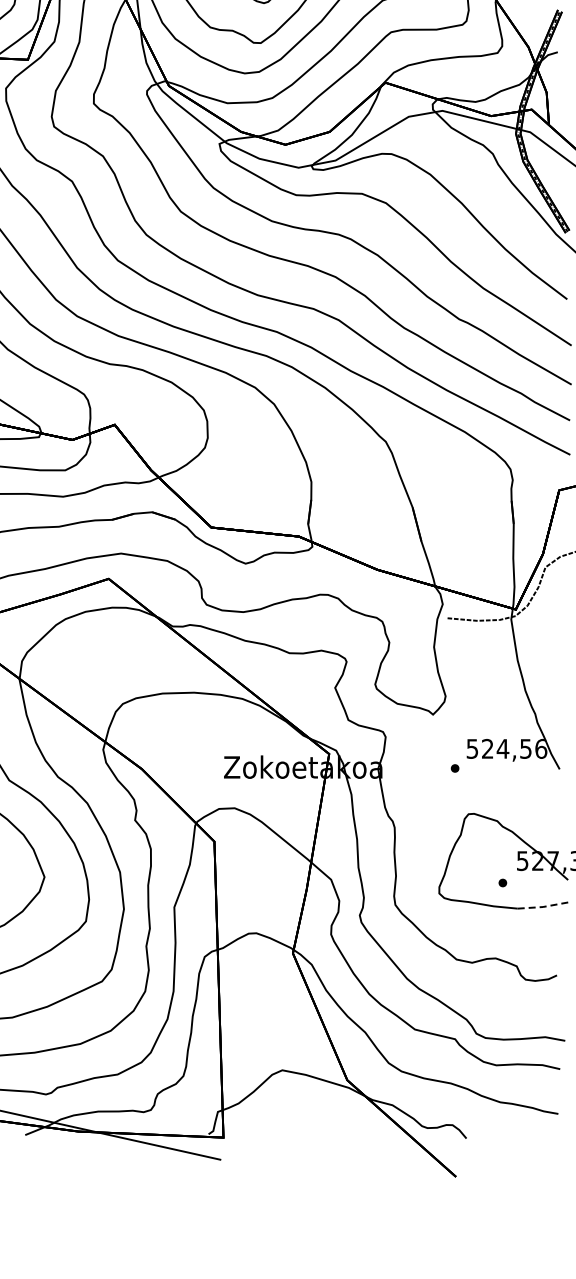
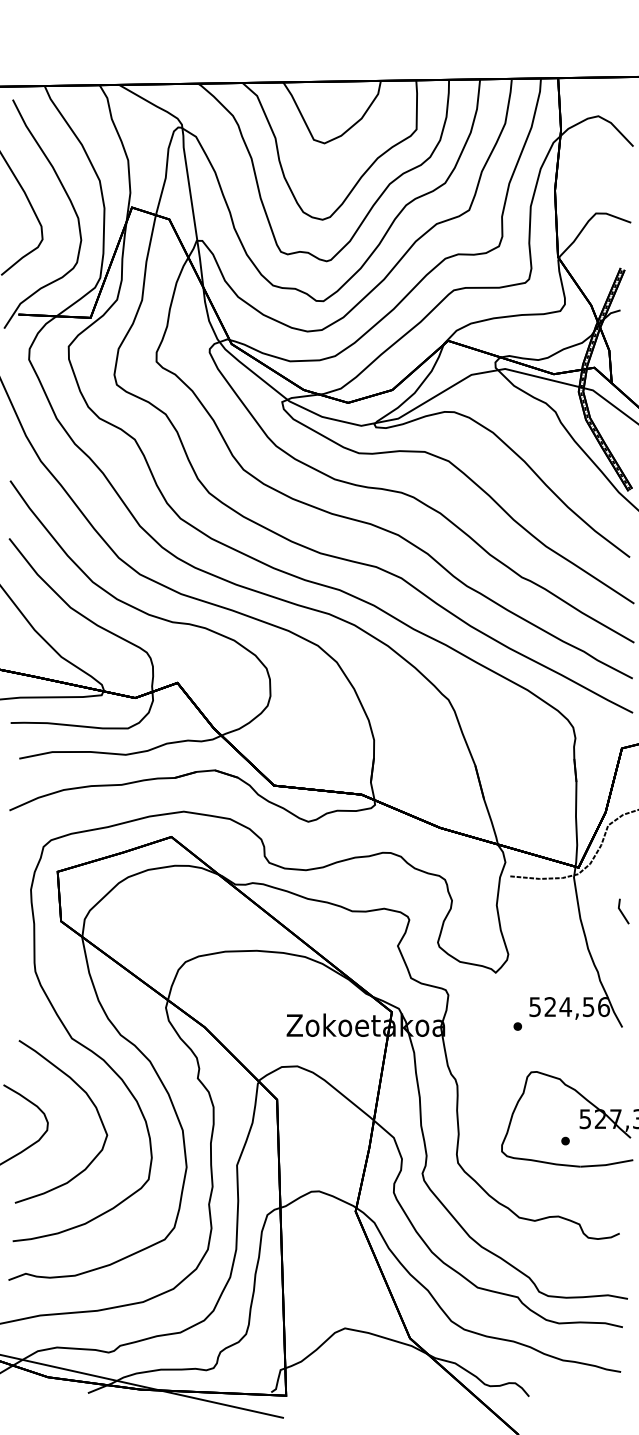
line: (559, 653) -> (622, 911), added
line: (543, 906) -> (606, 1164), dashed -> solid

